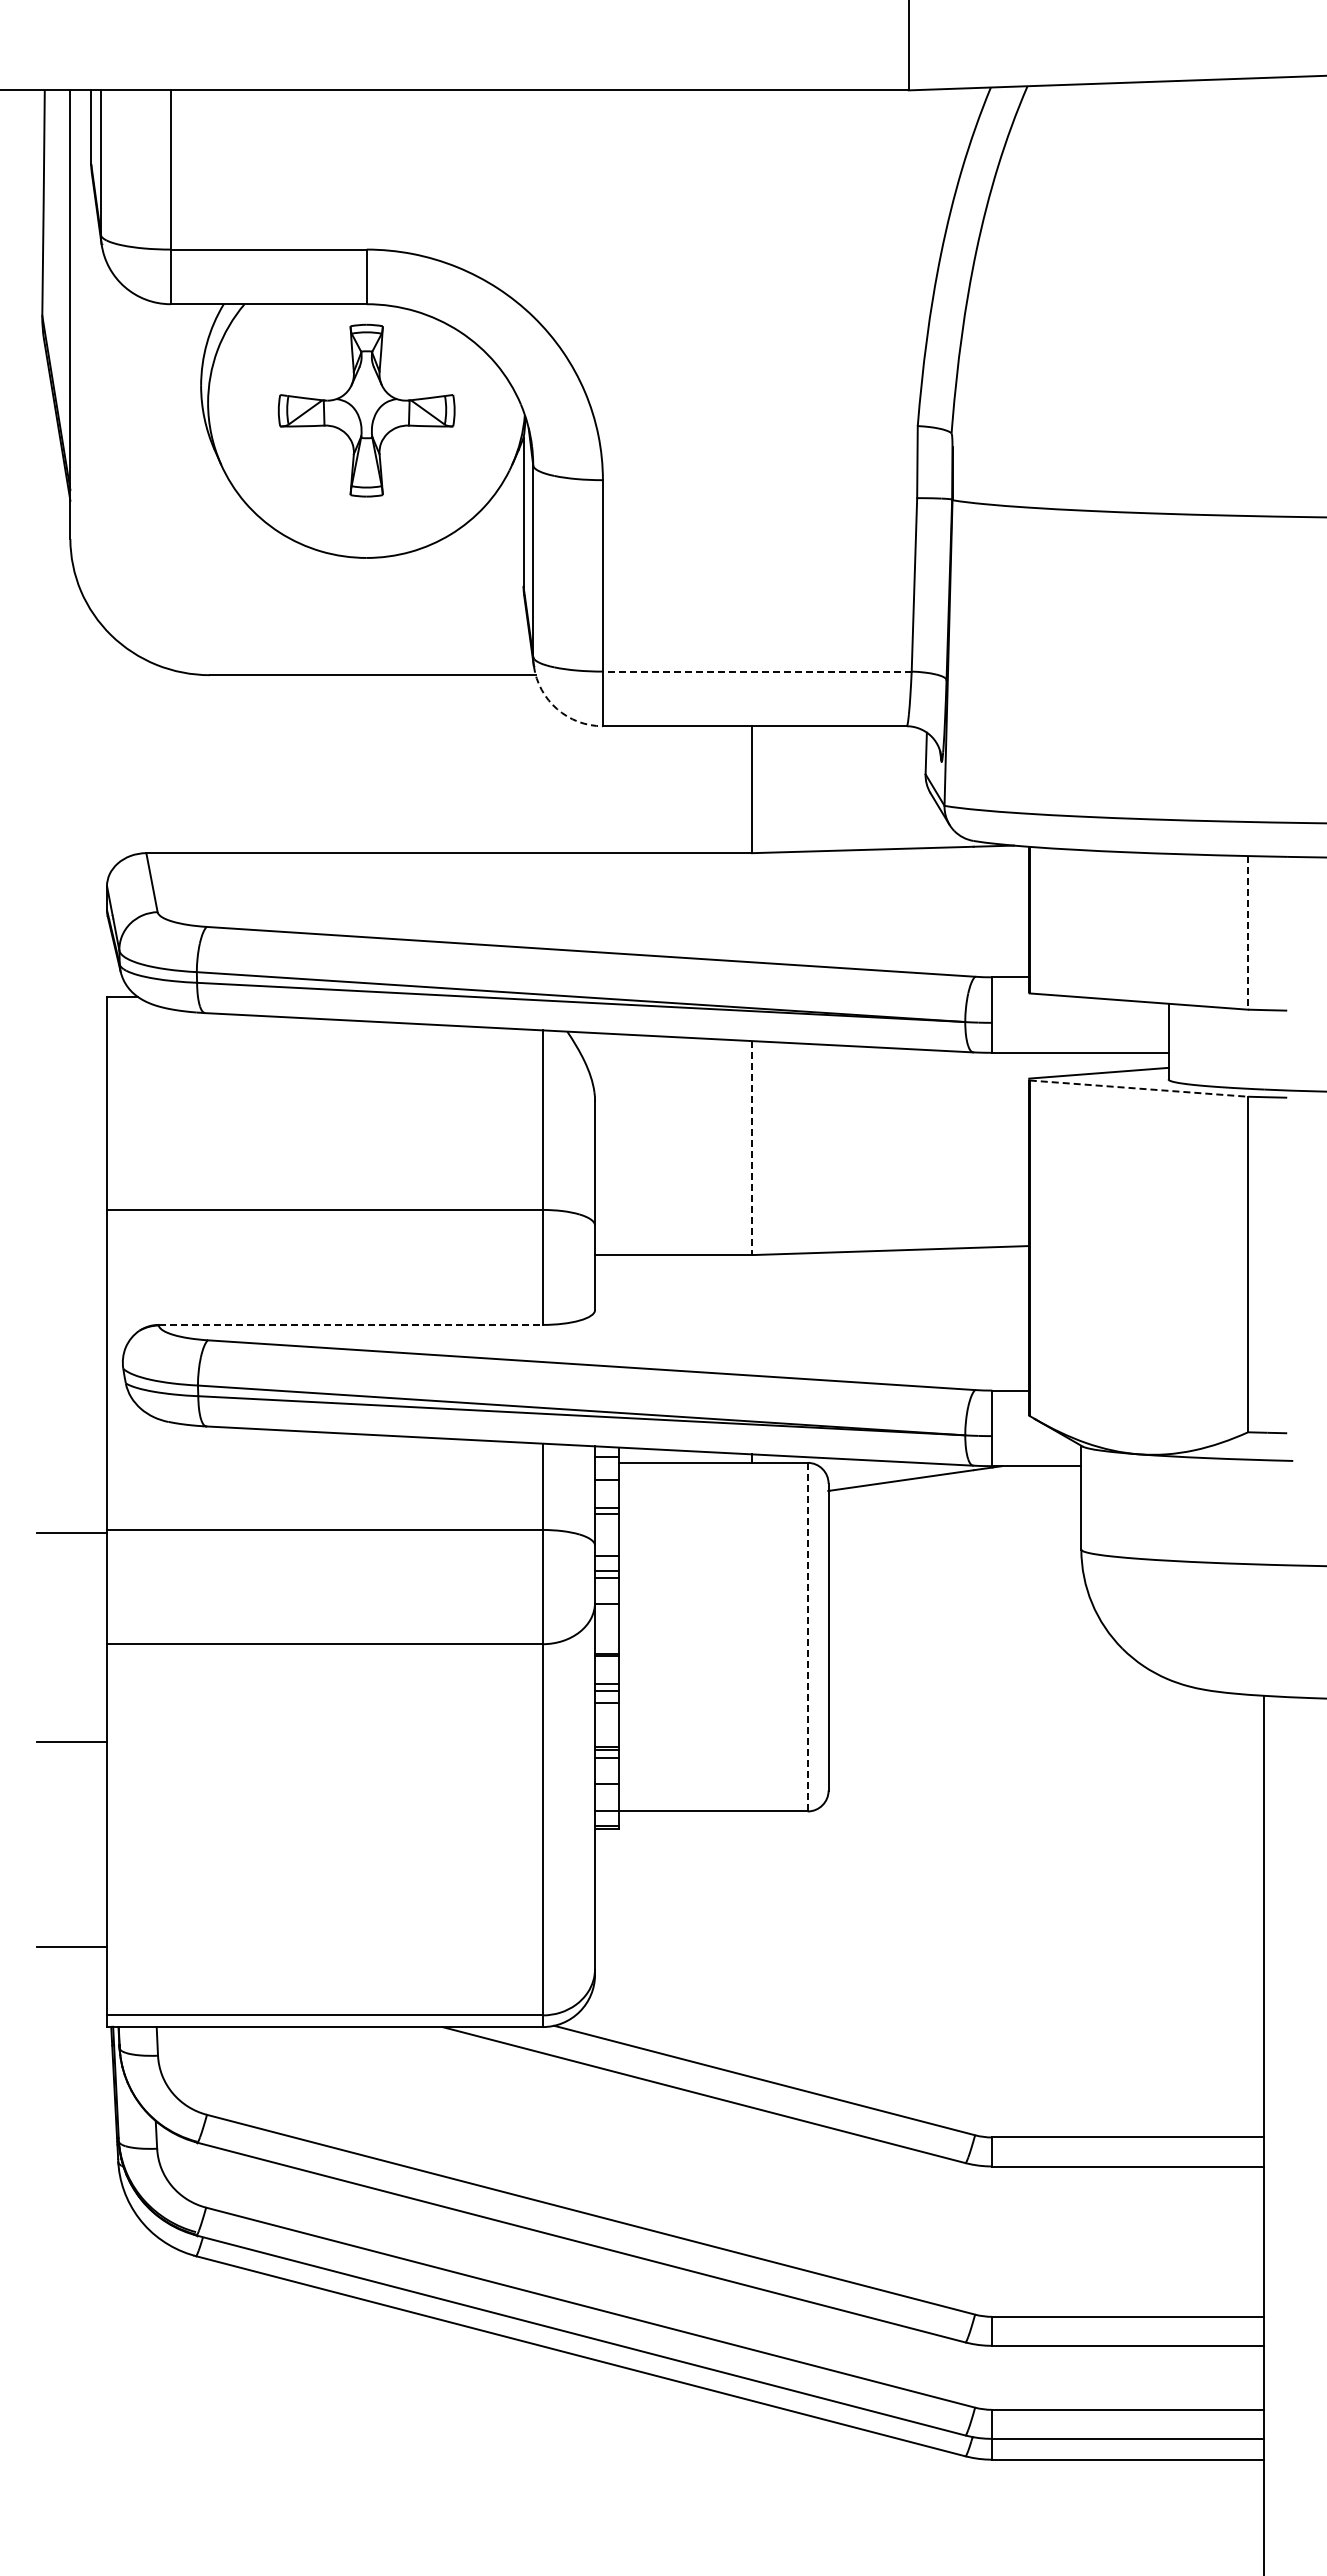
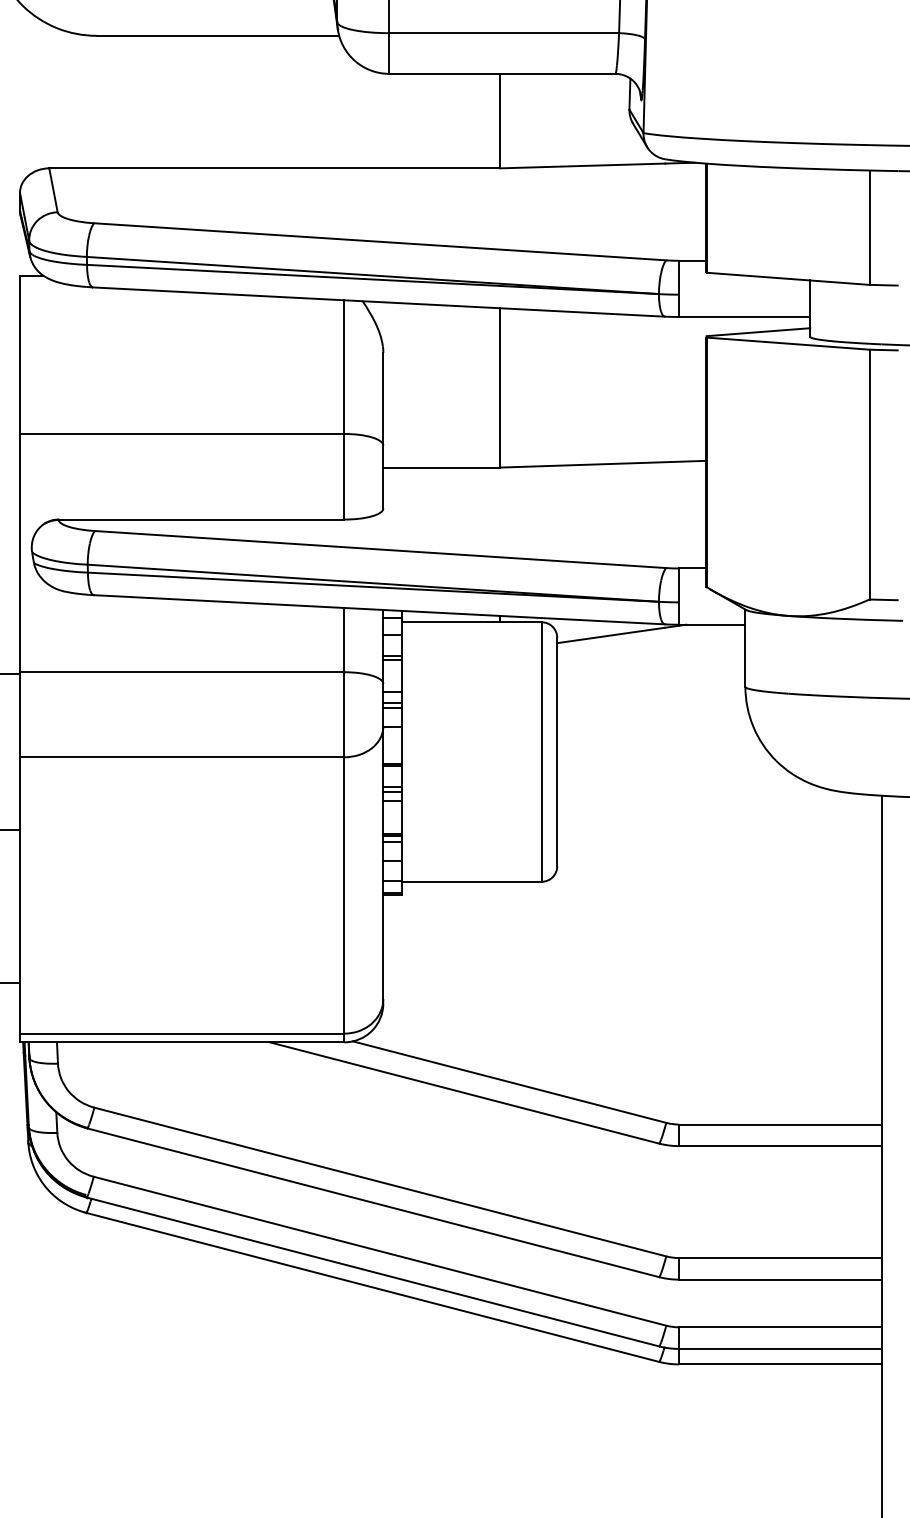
line: (756, 671) -> (503, 33), dashed -> solid
arc: (557, 709) -> (355, 61), dashed -> solid
line: (1248, 932) -> (869, 227), dashed -> solid
line: (1139, 1088) -> (788, 343), dashed -> solid
line: (751, 1148) -> (499, 388), dashed -> solid
line: (351, 1324) -> (202, 519), dashed -> solid
line: (807, 1637) -> (541, 752), dashed -> solid

